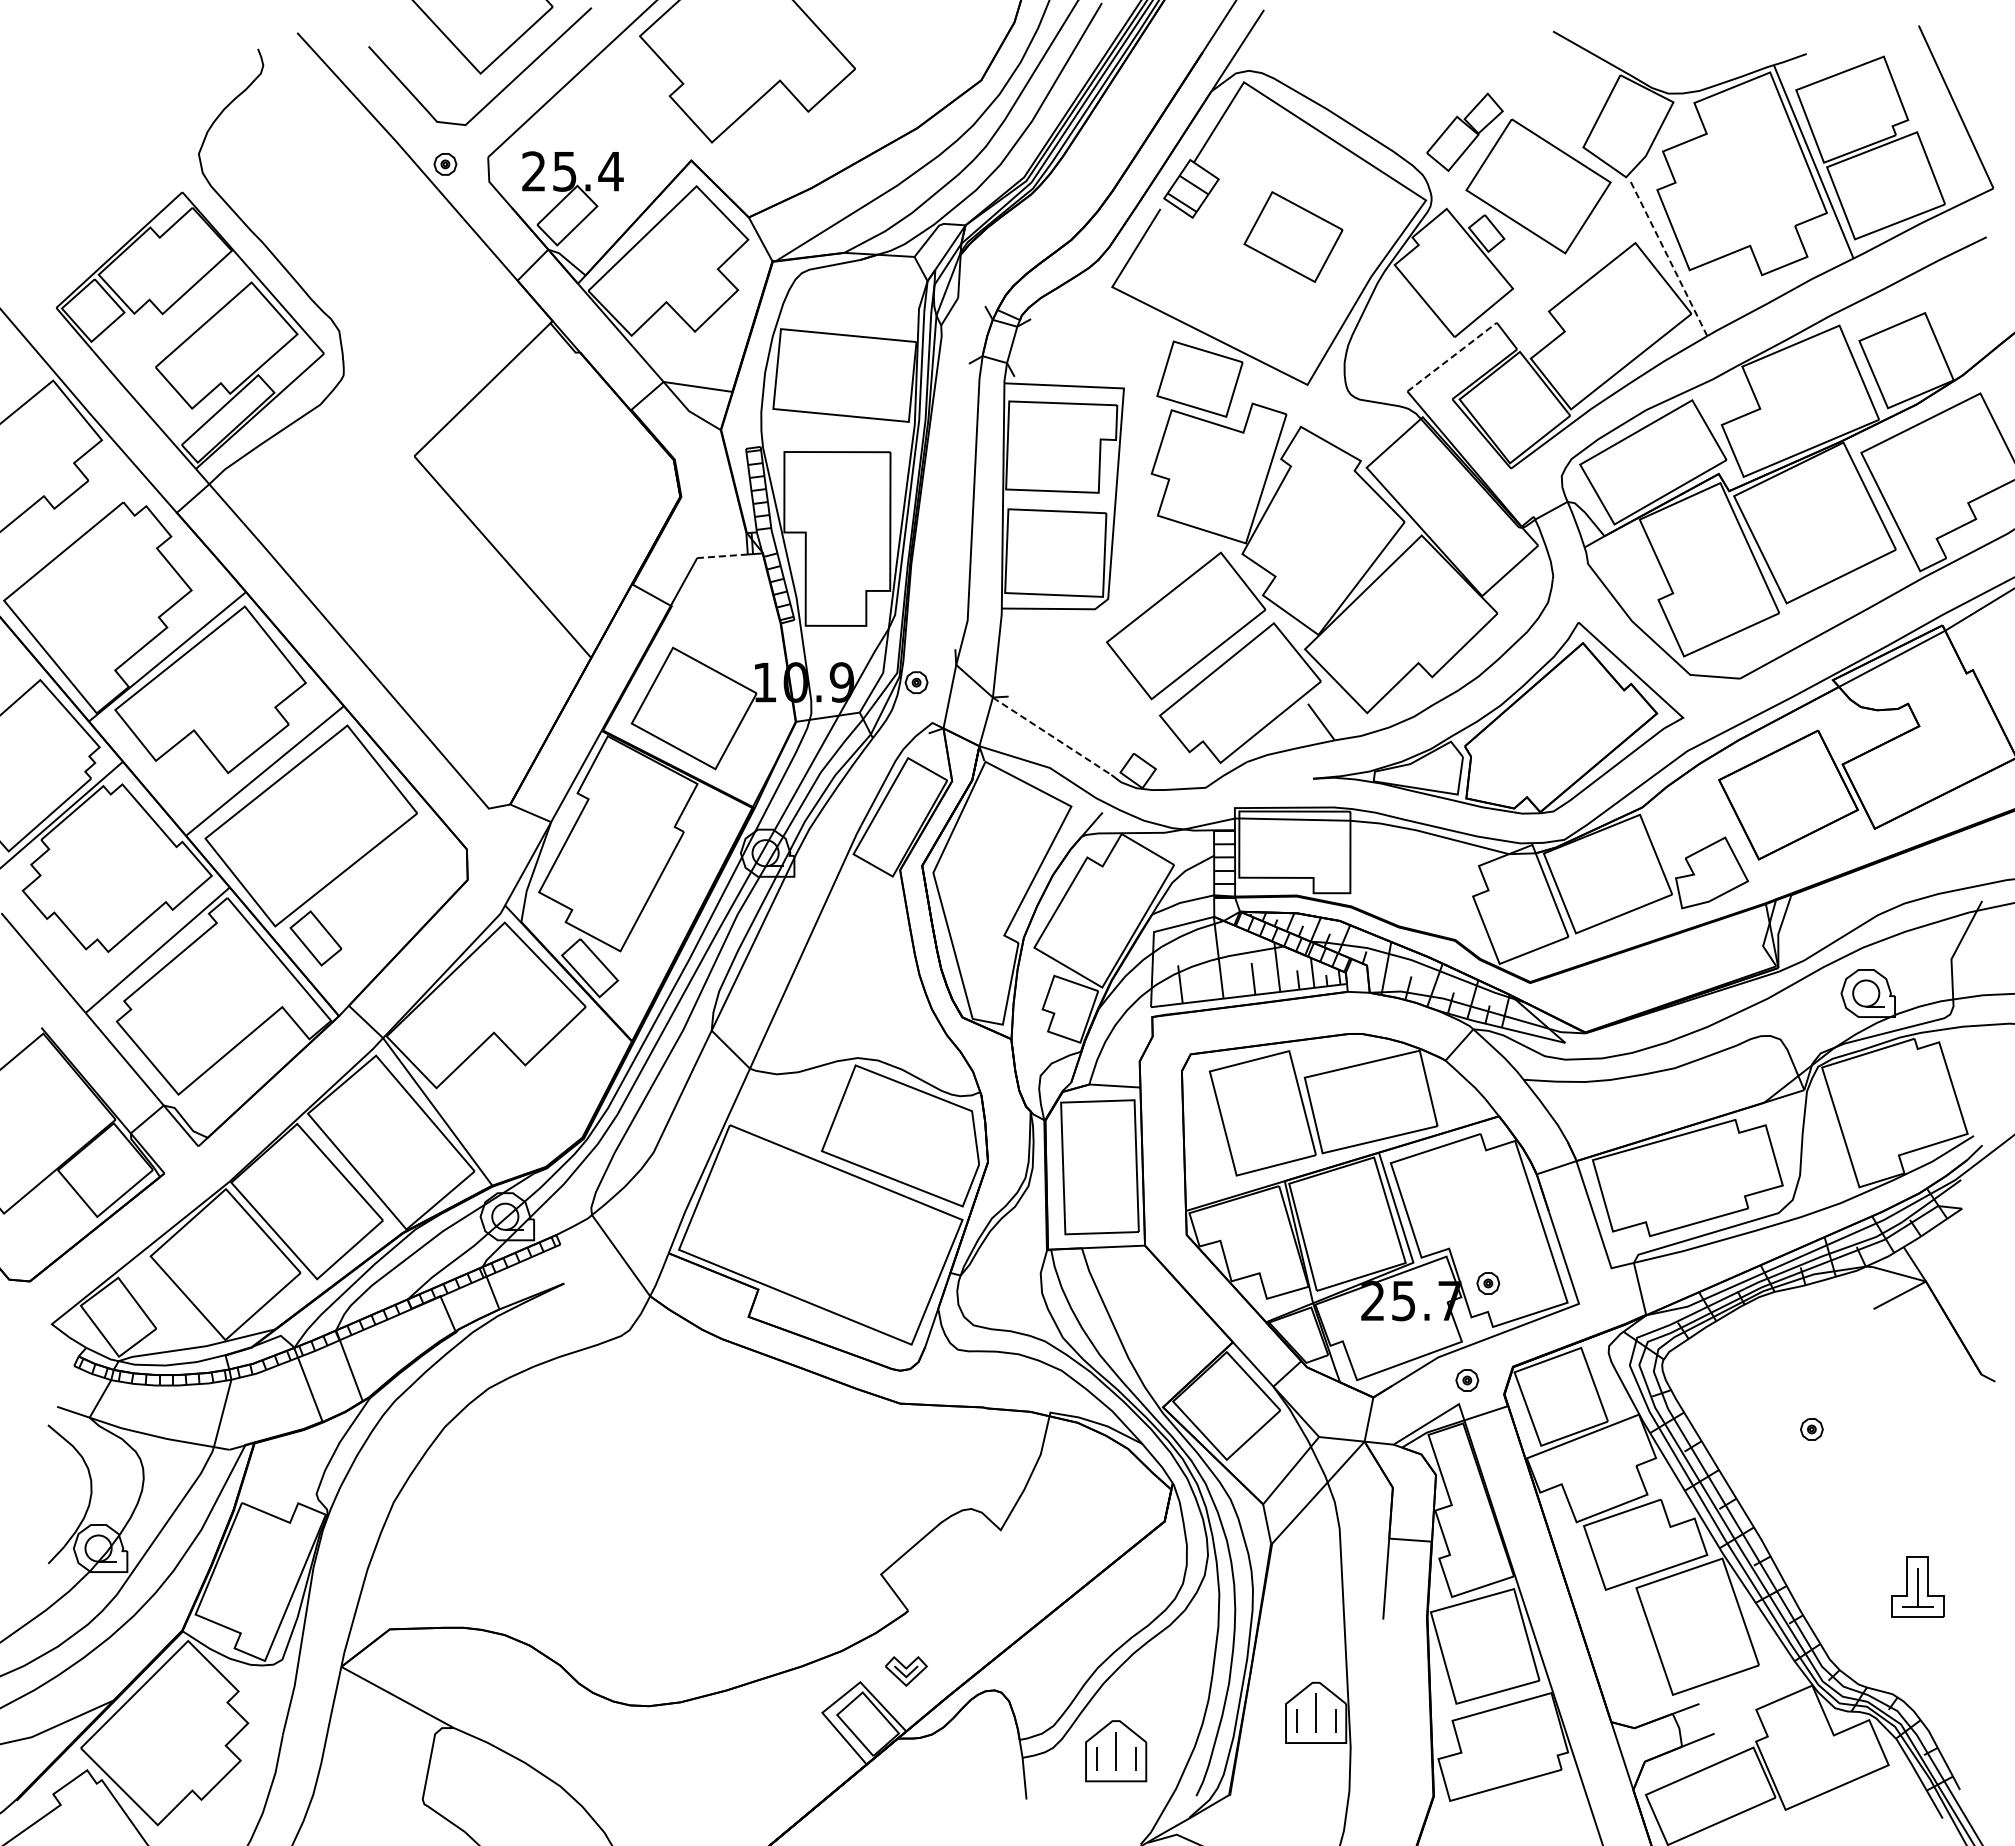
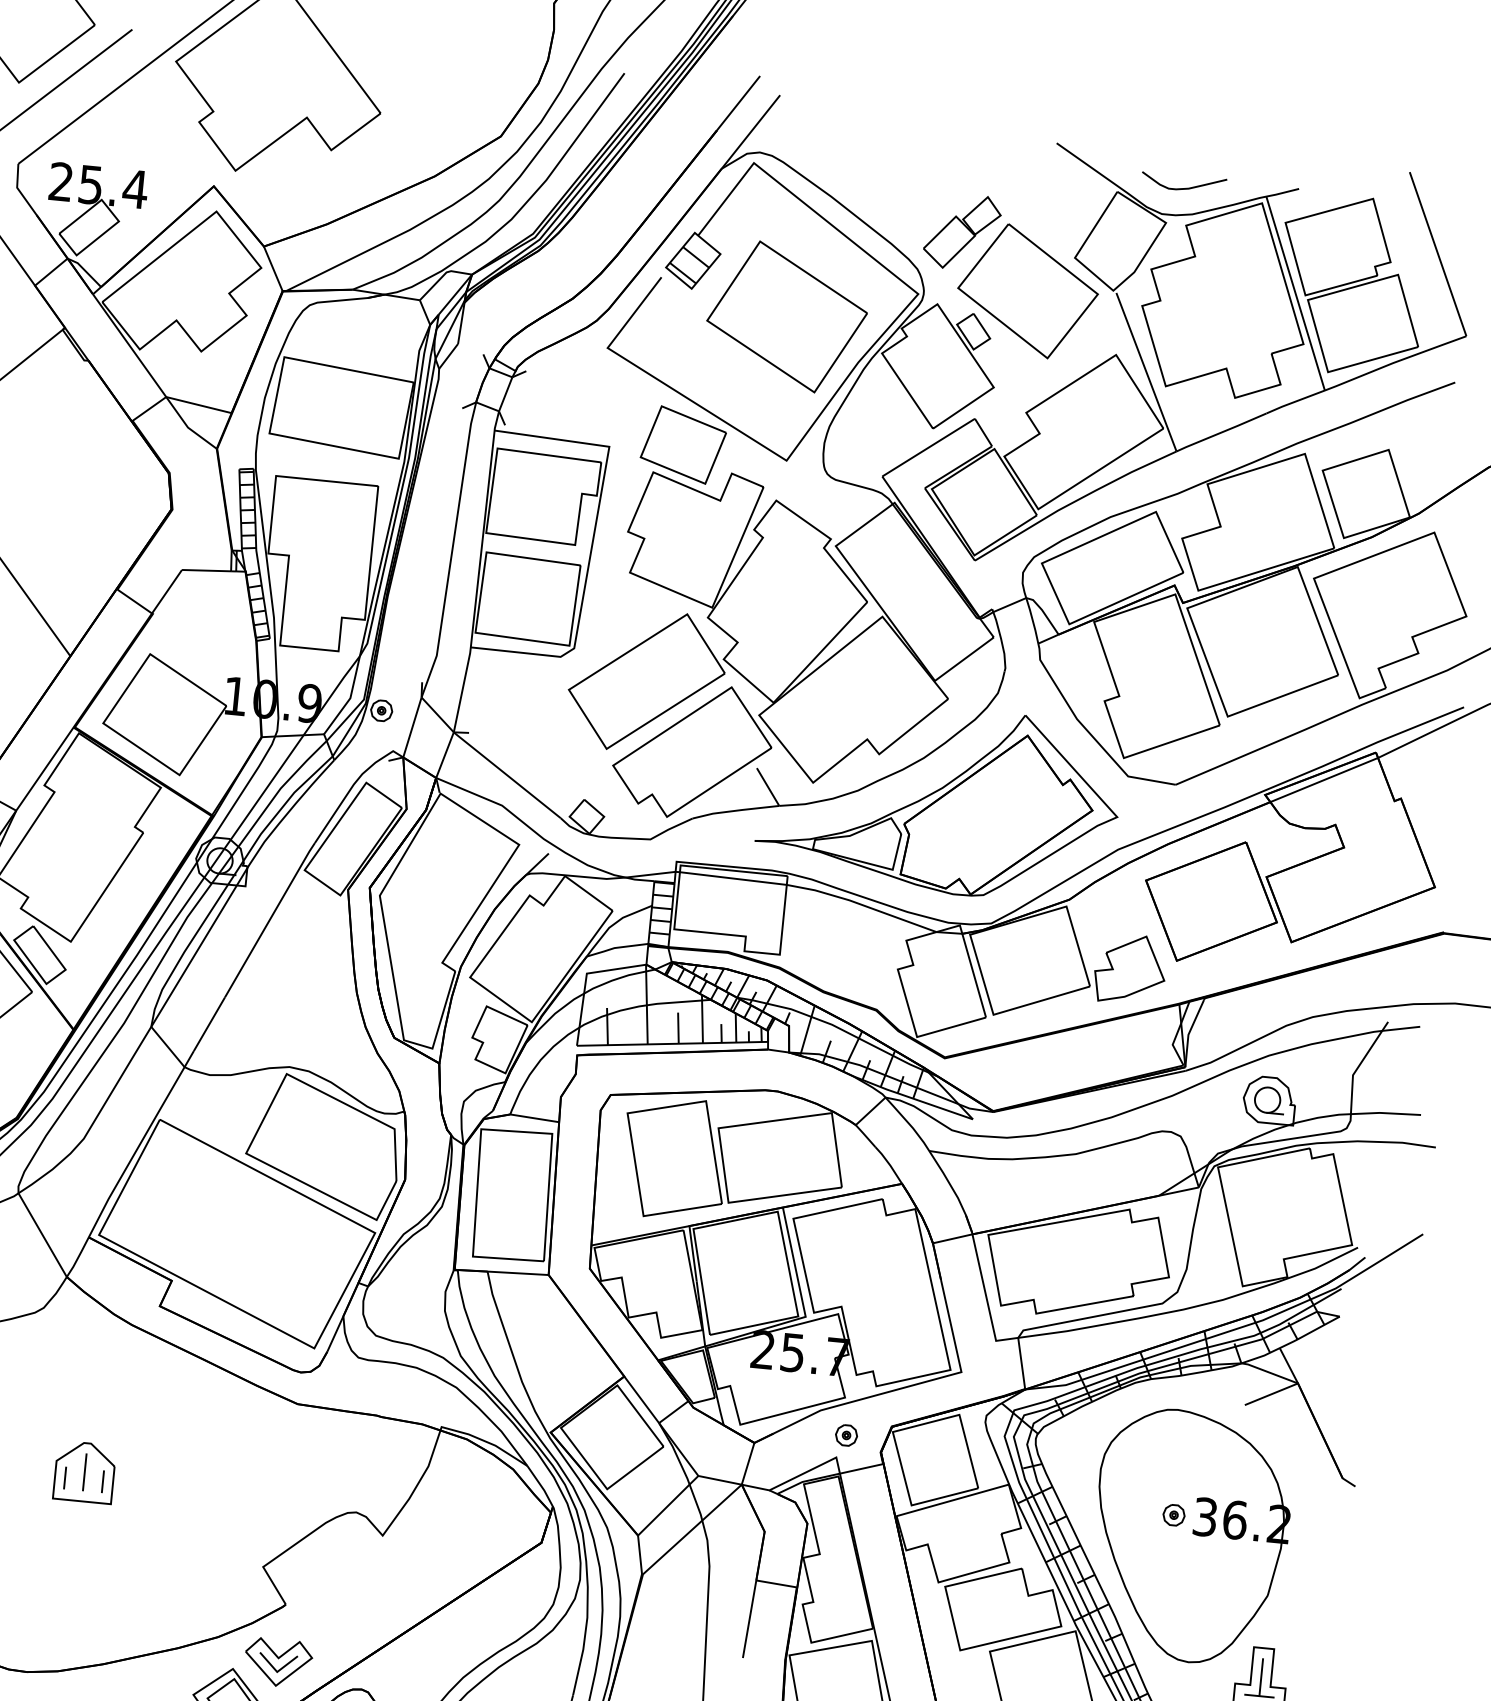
curve: (1687, 64) -> (1183, 187), added
part: (1293, 236) -> (787, 316), size x1.67
line: (1668, 257) -> (1146, 372), dashed -> solid
line: (1452, 356) -> (929, 447), dashed -> solid
line: (722, 556) -> (206, 570), dashed -> solid
line: (1052, 736) -> (507, 775), dashed -> solid
part: (1488, 1283) -> (876, 1343), removed
part: (1831, 1449) -> (1191, 1536), added
part: (688, 1495) -> (84, 1472), added
part: (906, 1671) -> (278, 1662), size x1.67

